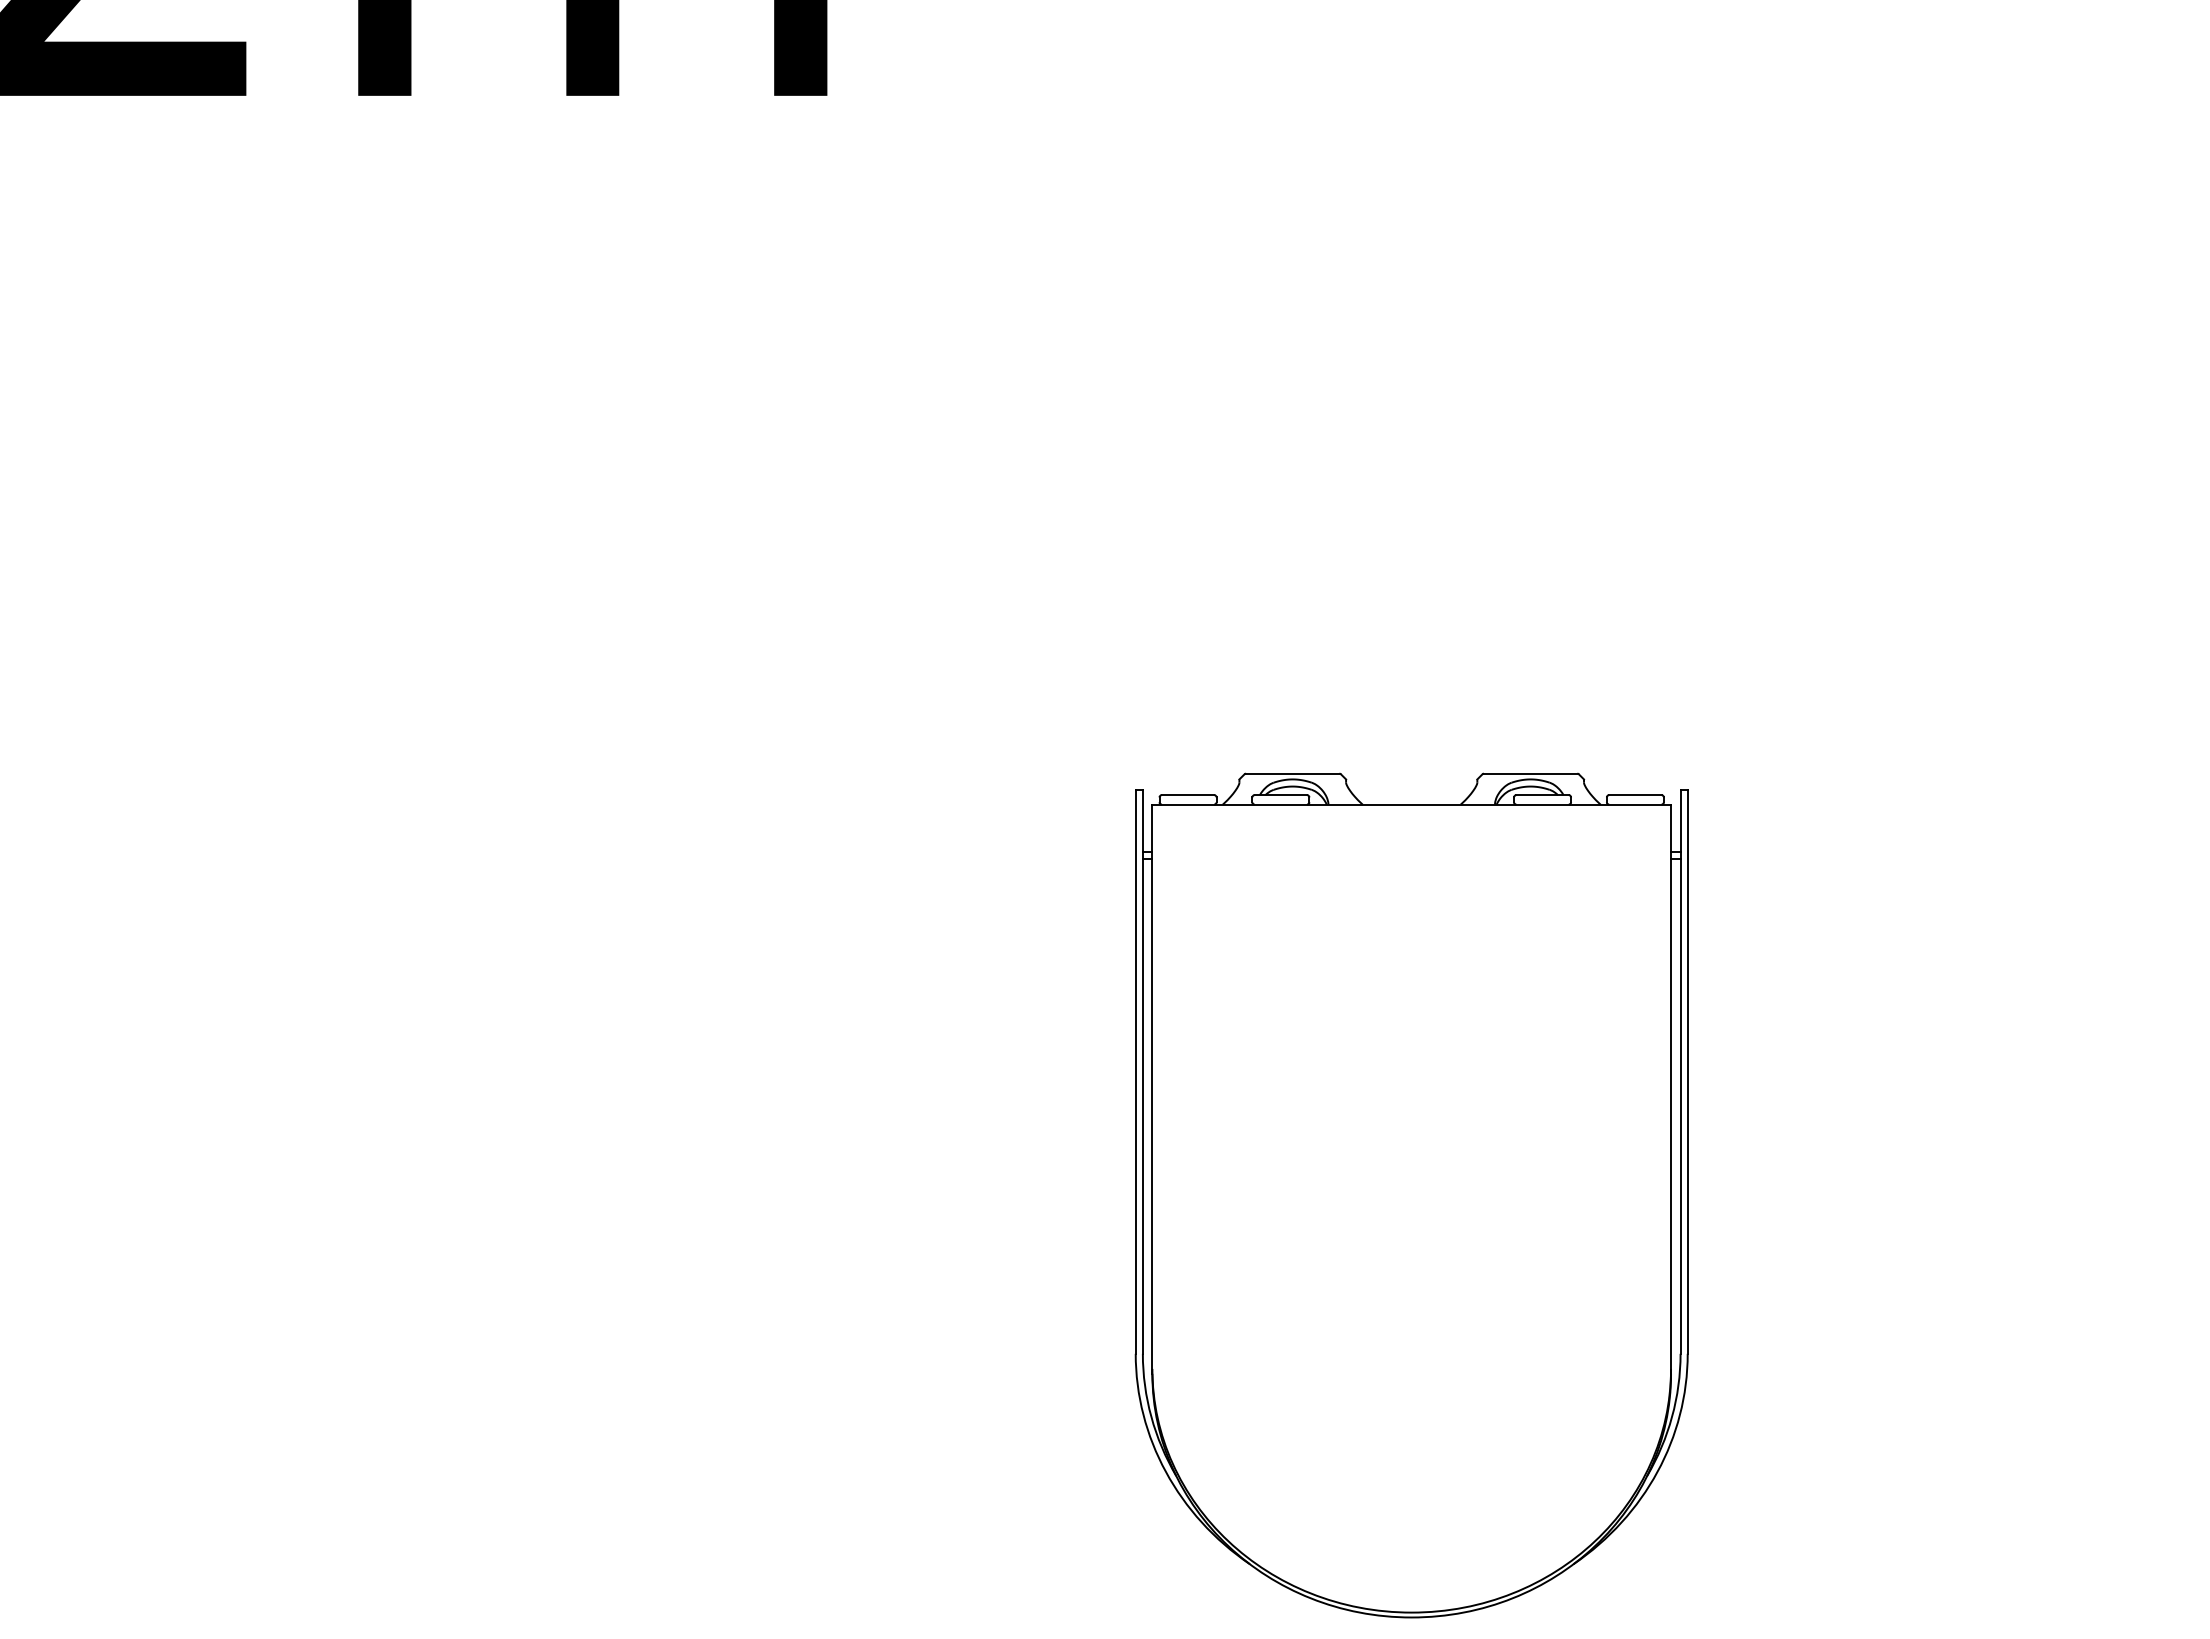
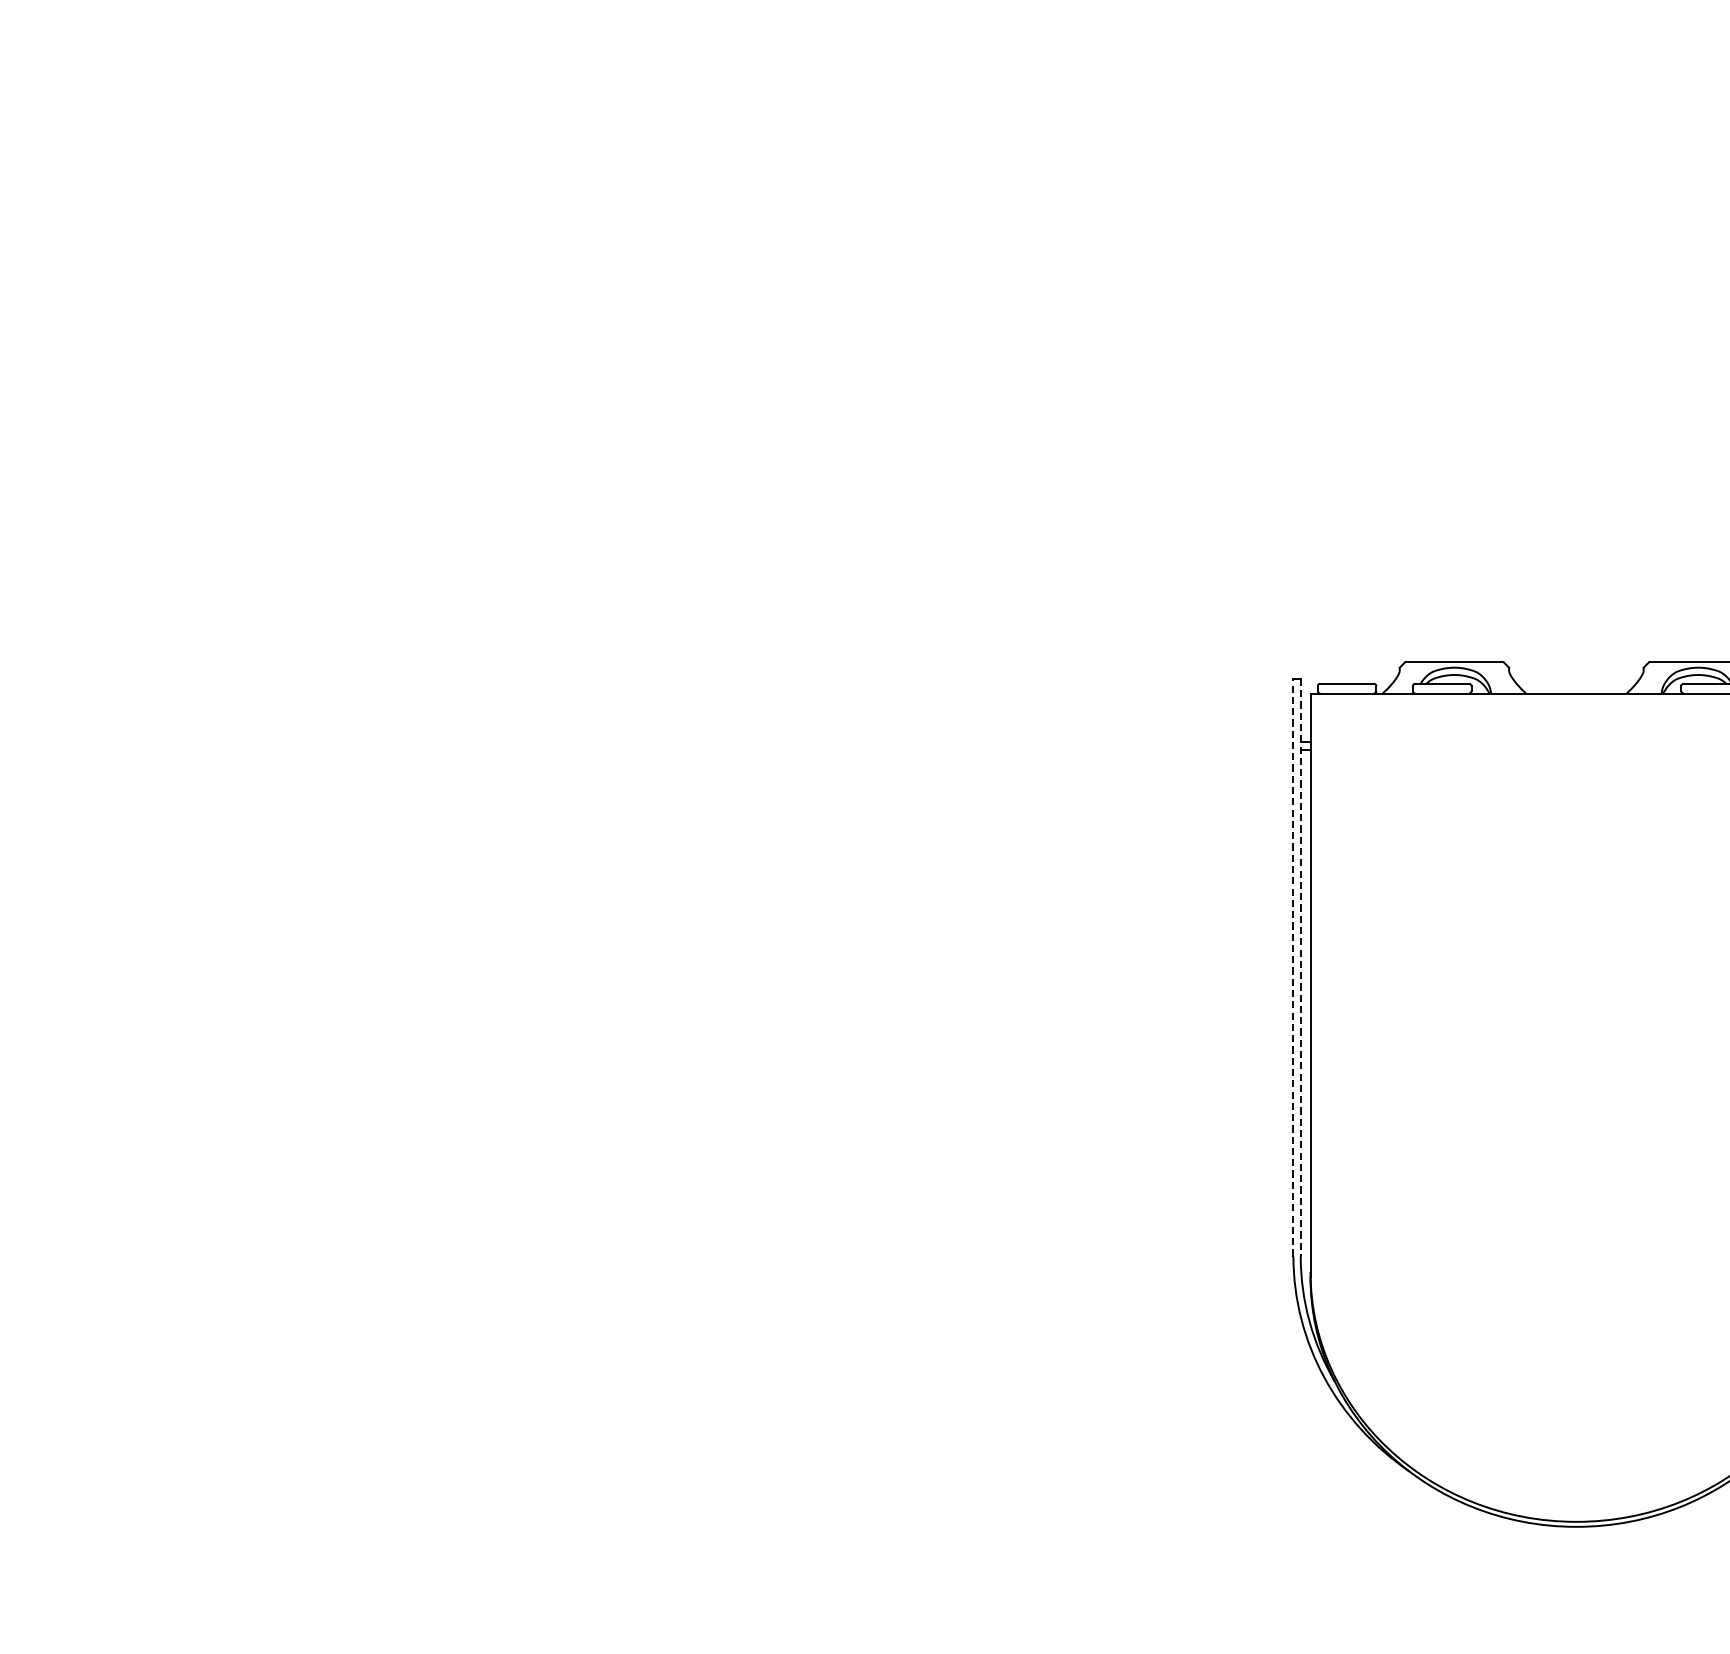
line: (1135, 1072) -> (1293, 968), solid -> dashed
line: (1142, 1072) -> (1300, 968), solid -> dashed

